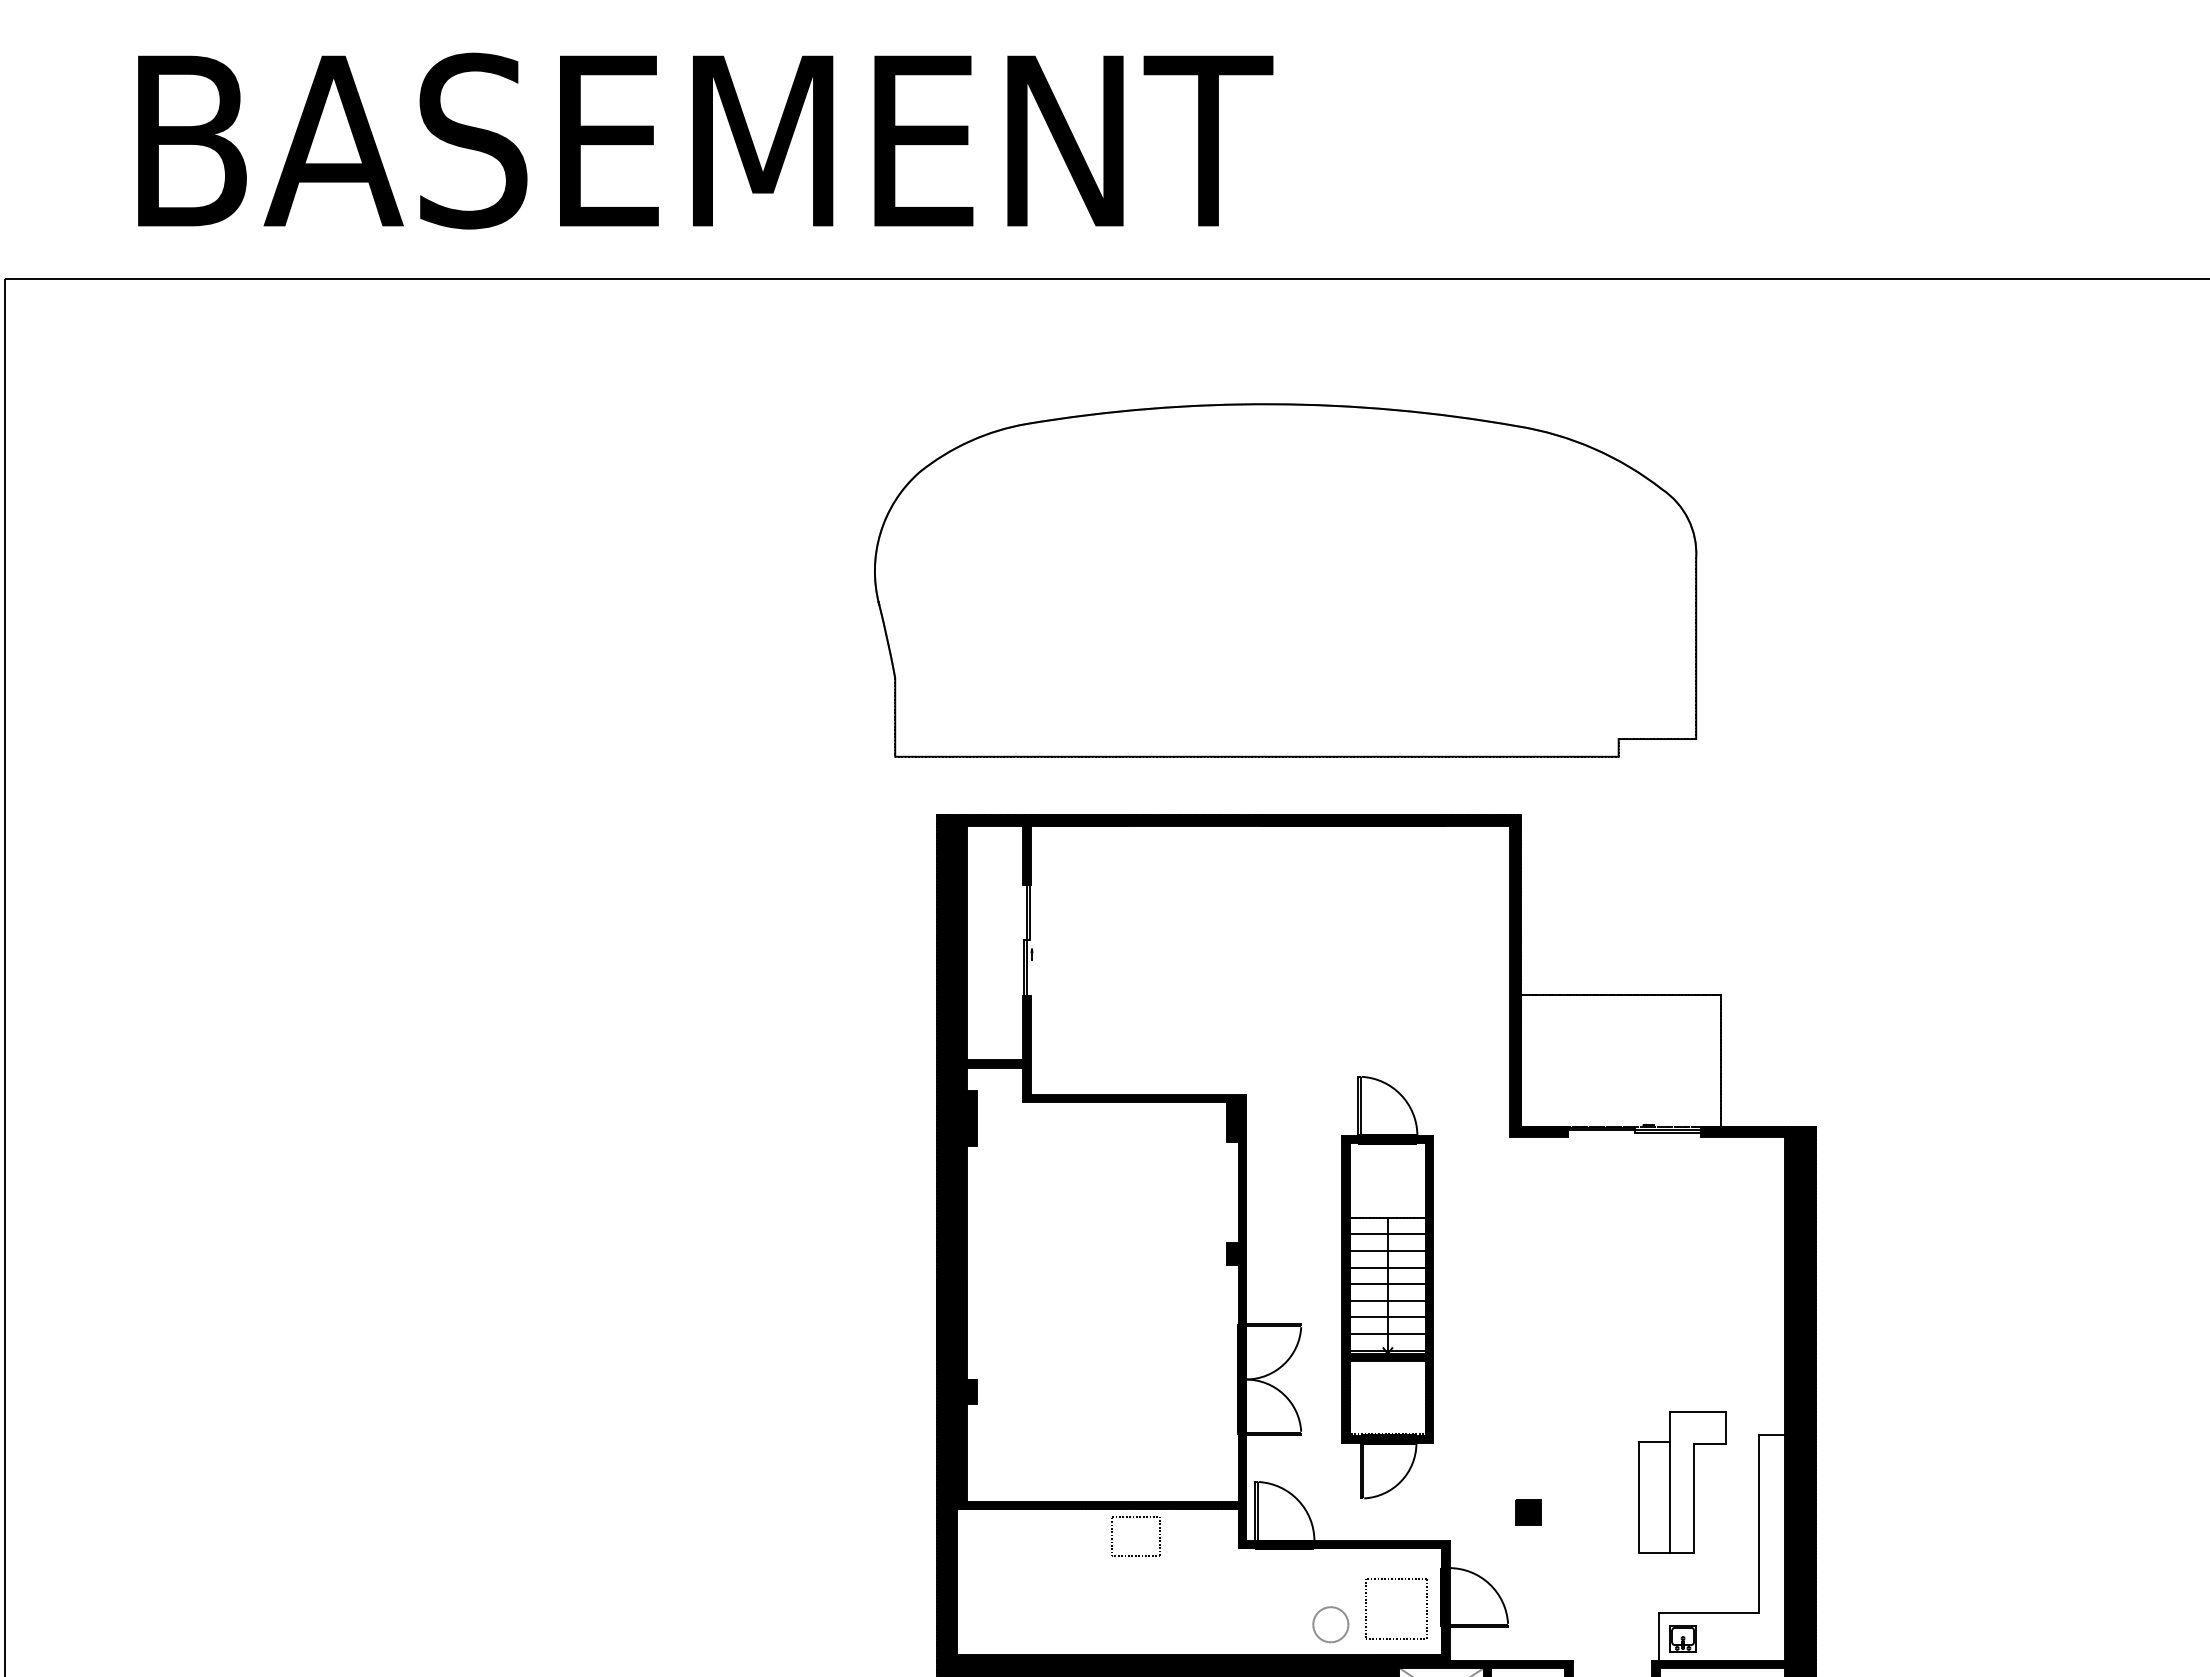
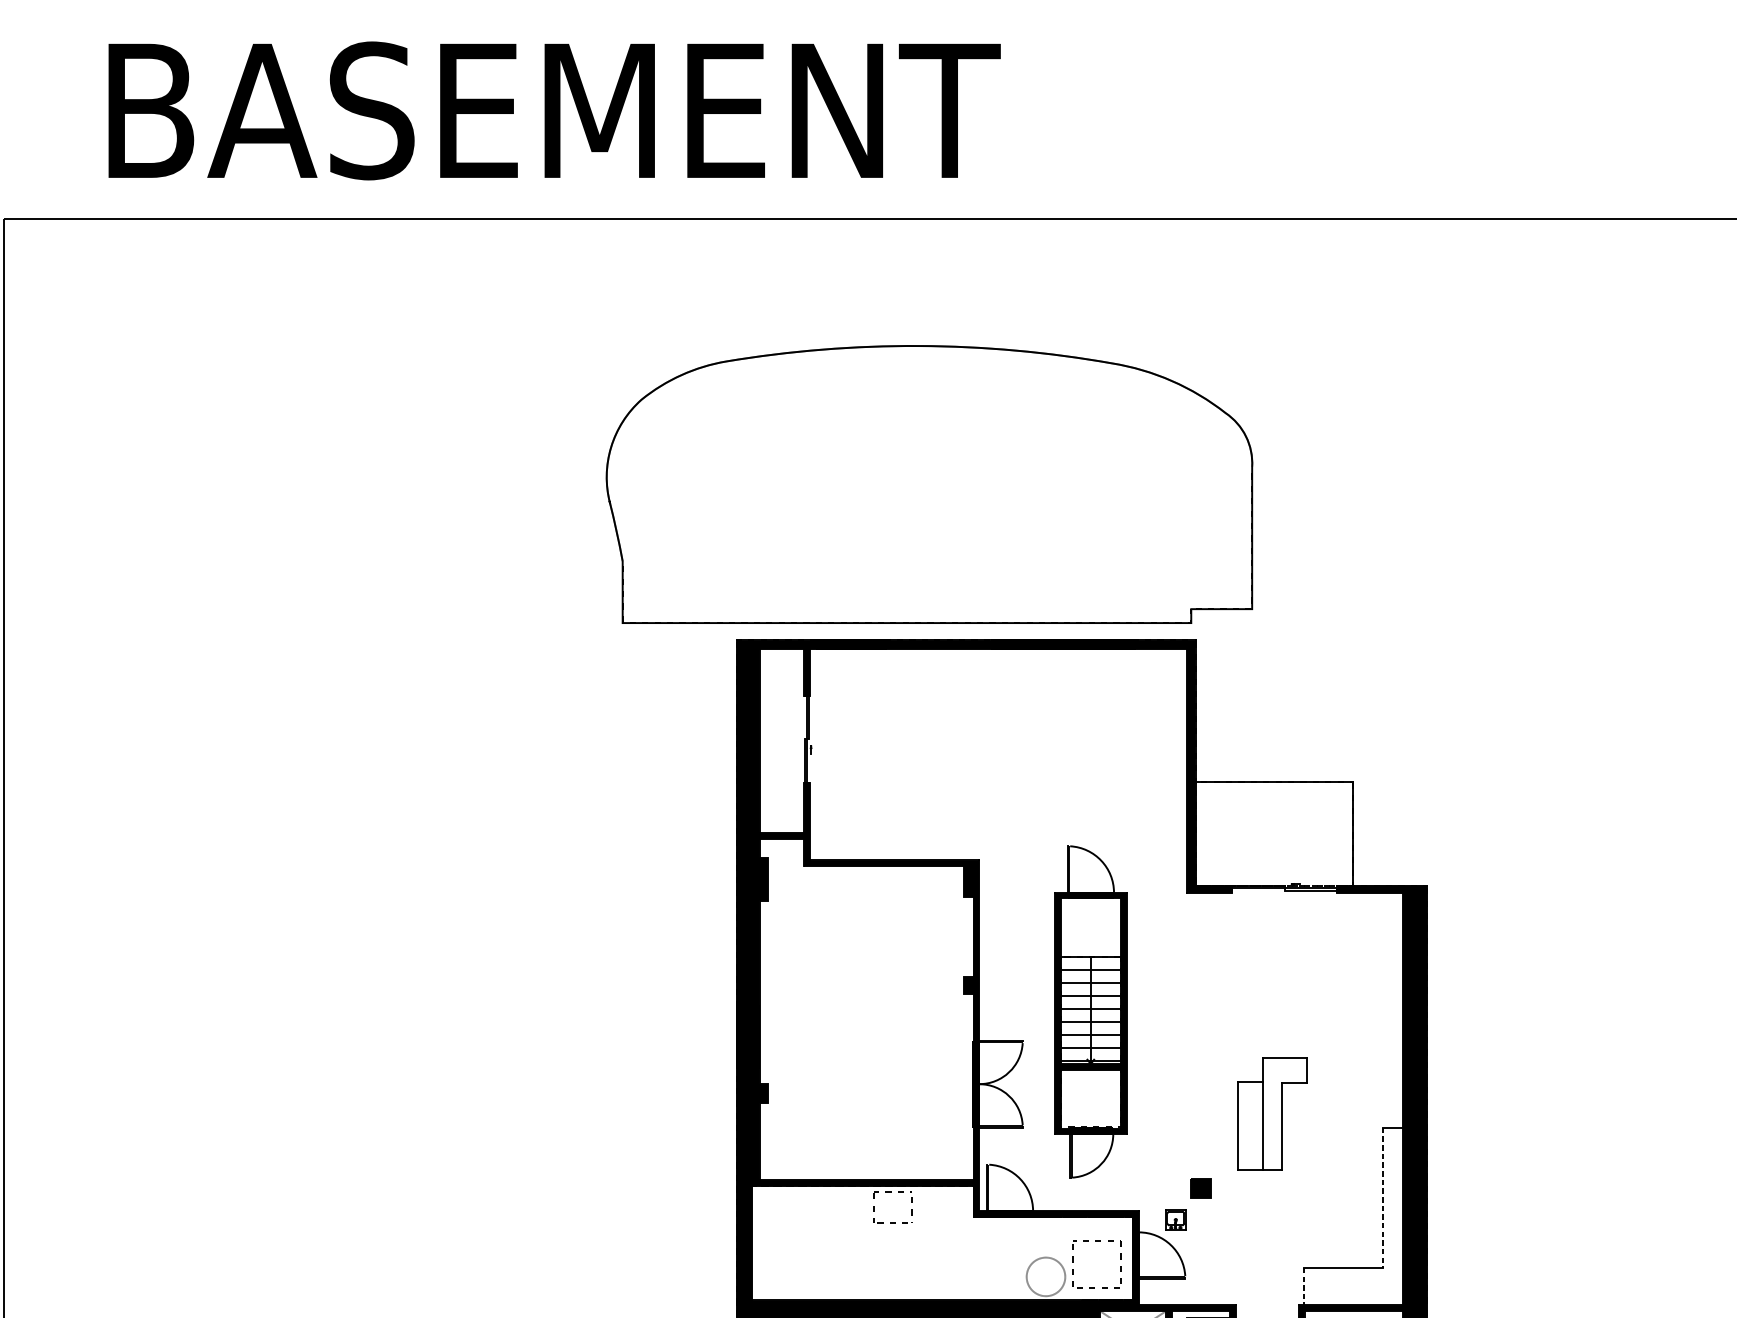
part: (1285, 580) -> (929, 484), moved
part: (1682, 1482) -> (1272, 1114), moved
line: (1759, 1524) -> (1382, 1198), solid -> dashed
circle: (1330, 1624) -> (1045, 1276), size x1.4
line: (1659, 1637) -> (1304, 1286), solid -> dashed
part: (1682, 1638) -> (1175, 1220), moved

